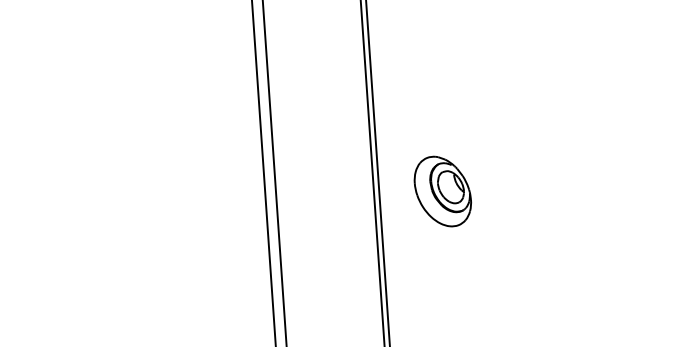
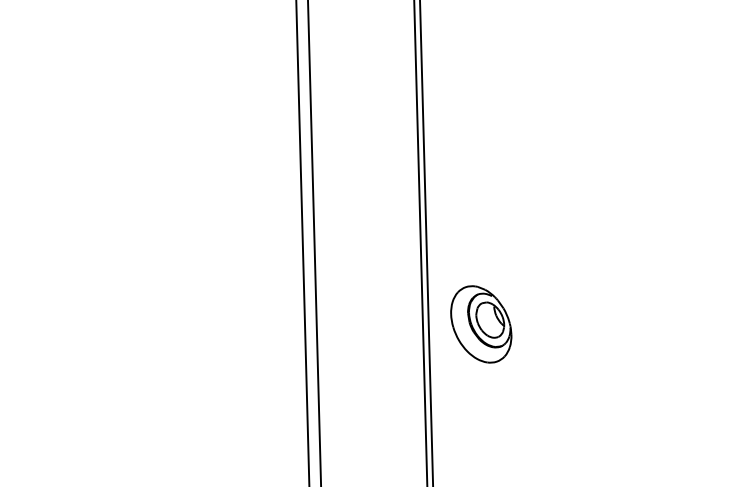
part: (443, 191) -> (481, 324), moved

